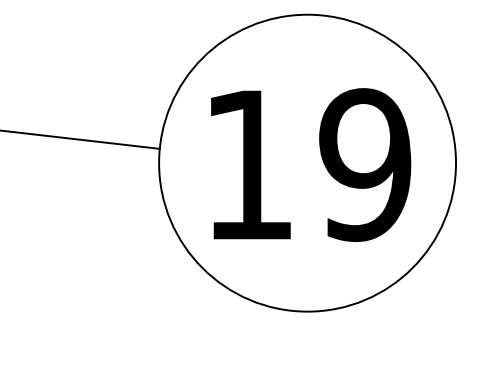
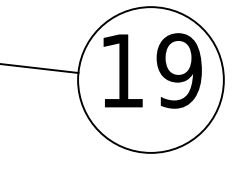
text: (310, 164) -> (152, 70), moved

